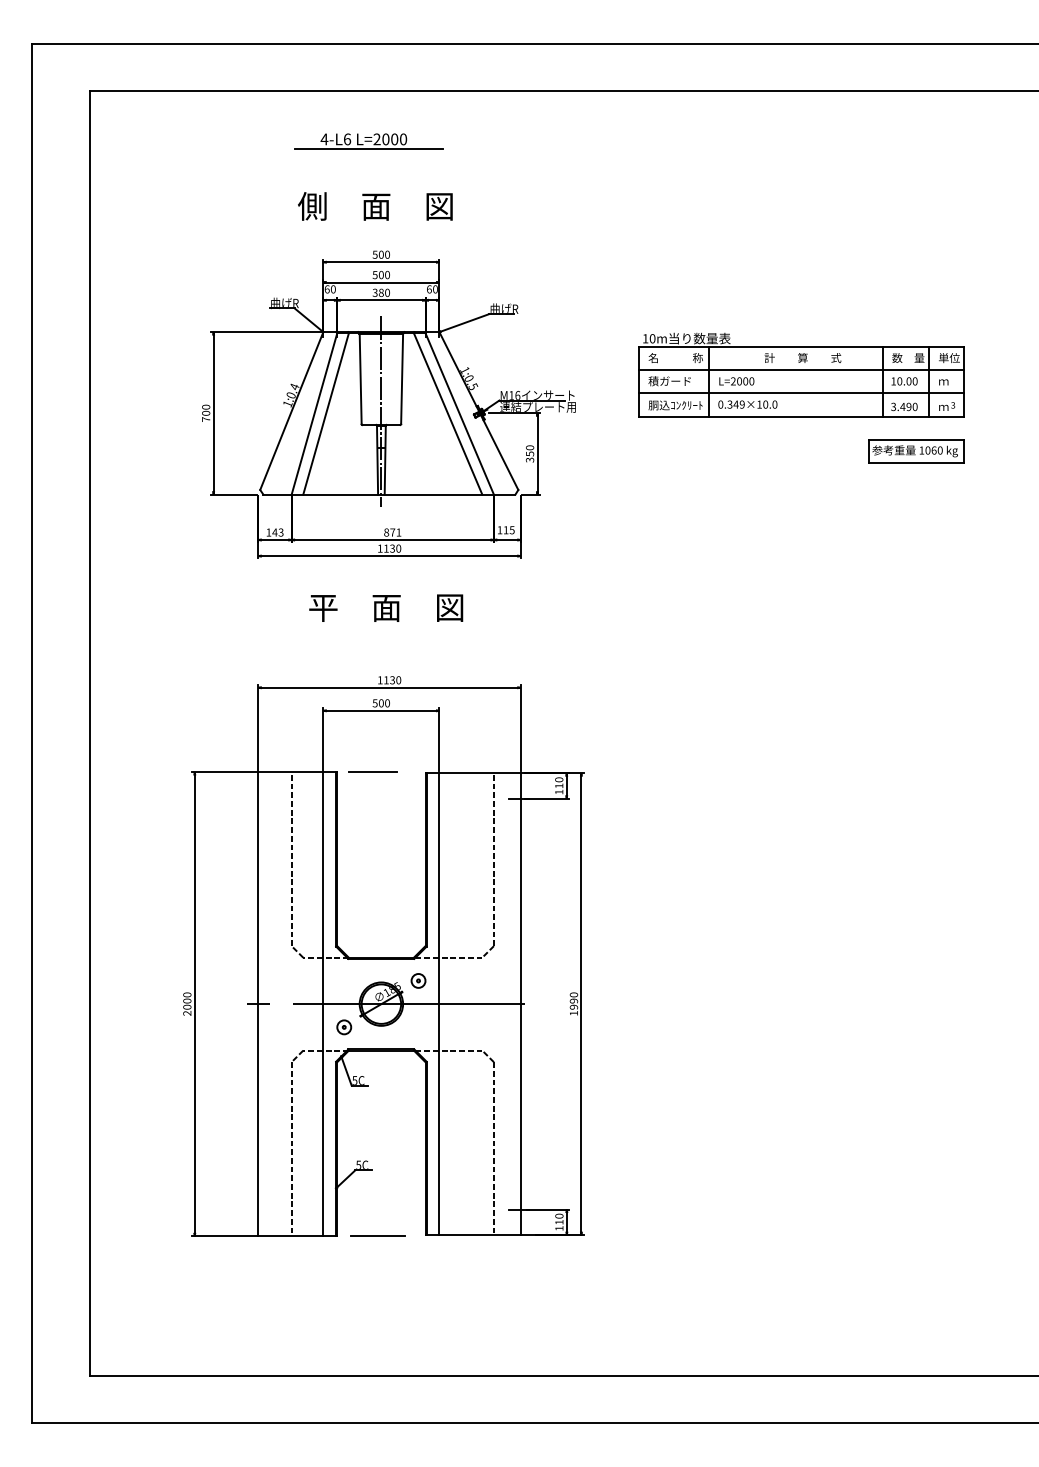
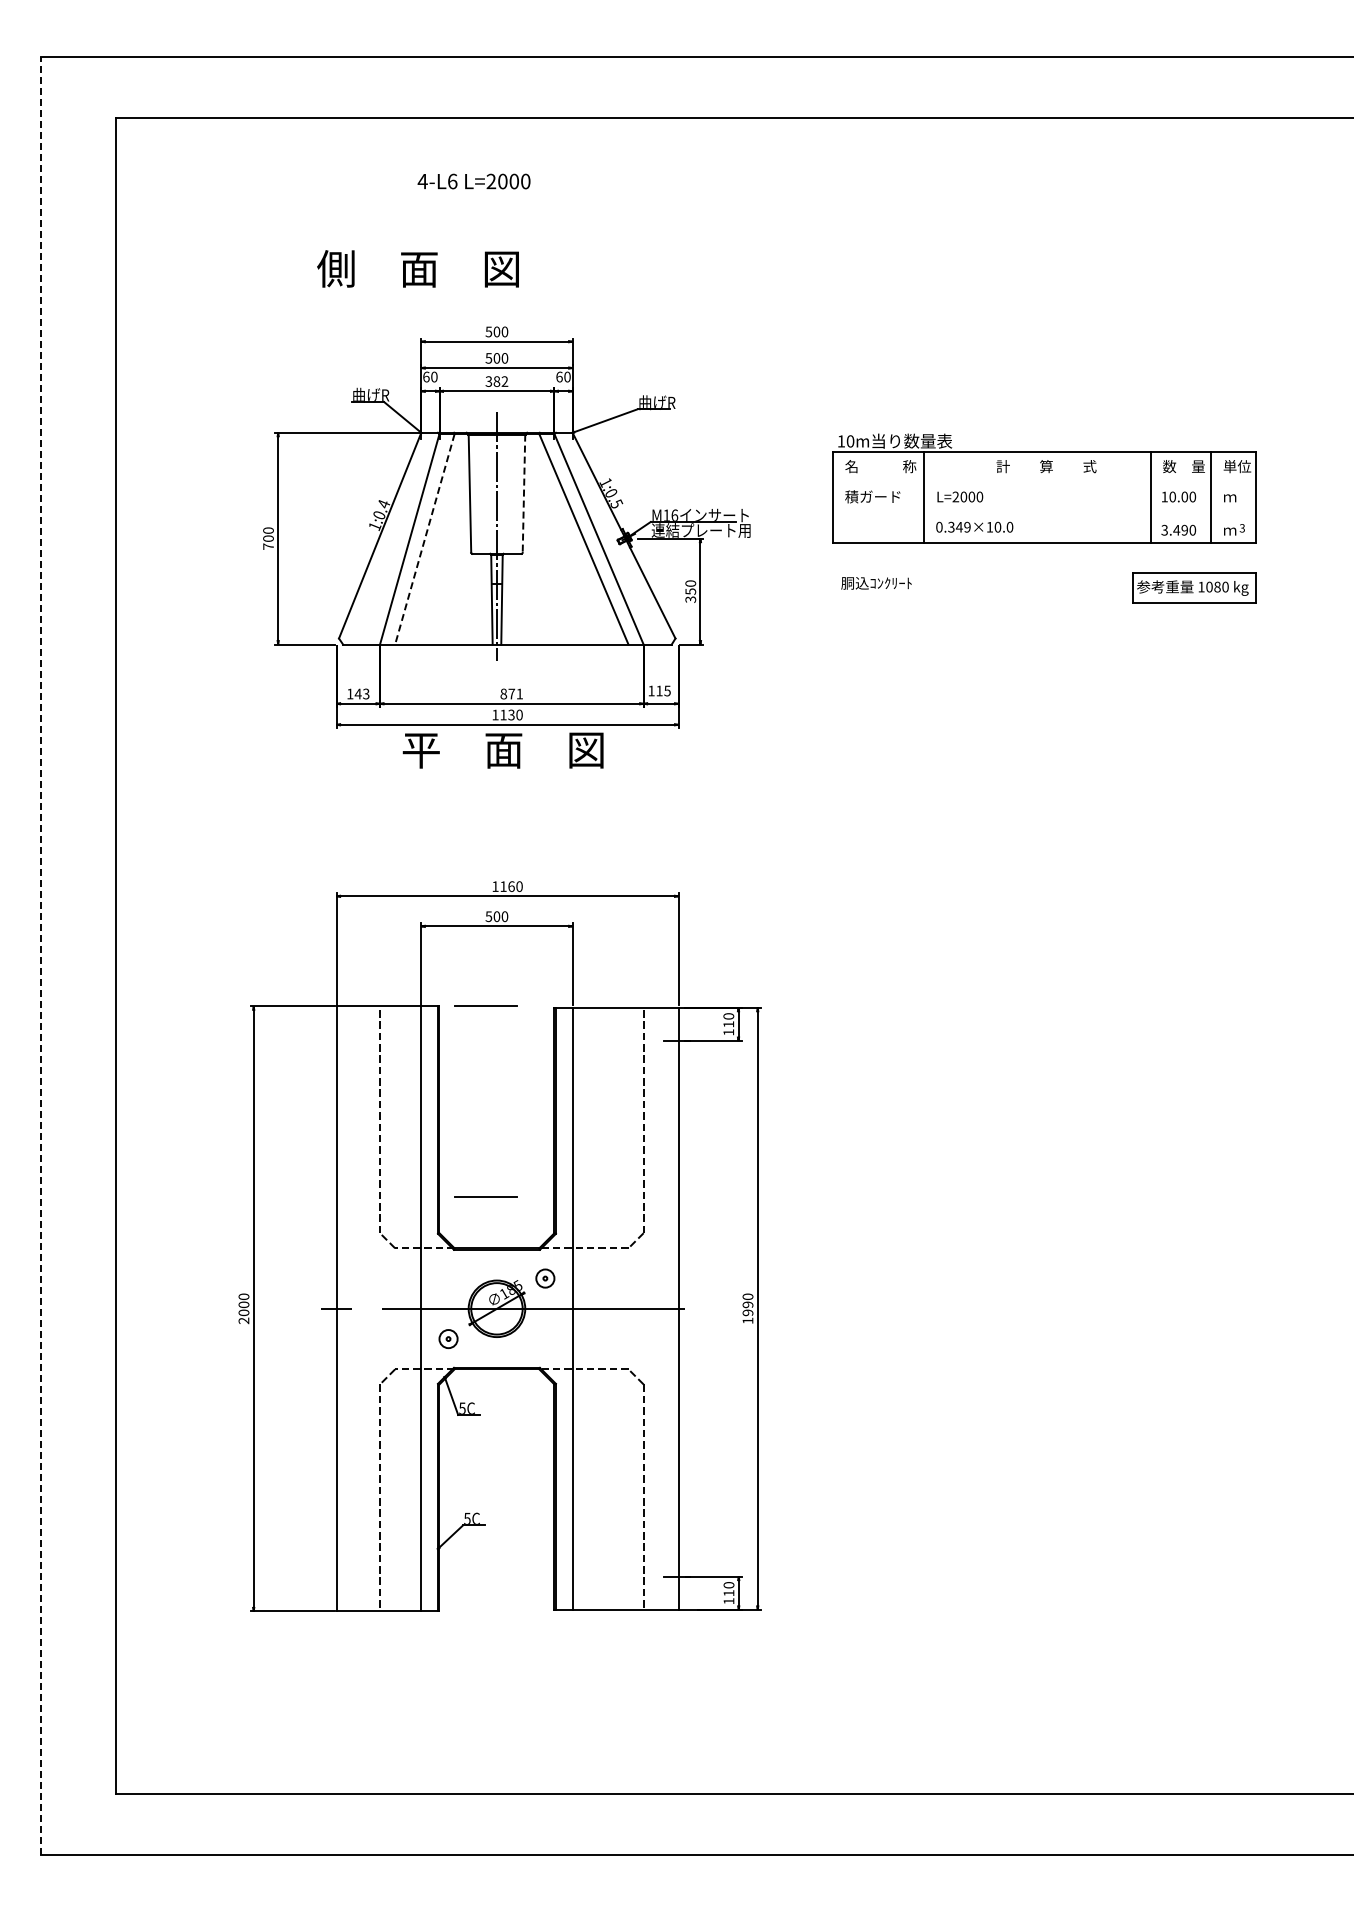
line: (368, 148) -> (480, 193), removed
text: (374, 206) -> (417, 268), moved
text: (387, 292) -> (504, 381), 380 -> 382
line: (801, 370) -> (1044, 482), removed
line: (401, 379) -> (523, 494), solid -> dashed
line: (801, 393) -> (1044, 512), removed
text: (675, 405) -> (876, 583), moved
line: (325, 414) -> (424, 539), solid -> dashed
text: (934, 450) -> (1217, 586), 1060 -> 1080
text: (385, 608) -> (502, 750), moved
text: (392, 680) -> (511, 886), 1130 -> 1160
line: (31, 733) -> (40, 956), solid -> dashed
line: (372, 917) -> (485, 1196), added
line: (377, 1236) -> (491, 1611), removed

